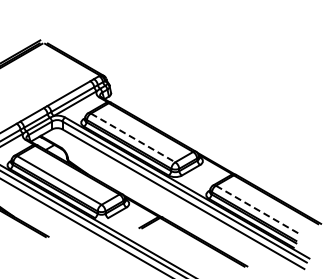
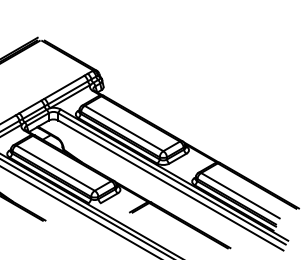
line: (133, 137) -> (124, 128), dashed -> solid
line: (258, 210) -> (240, 196), dashed -> solid

